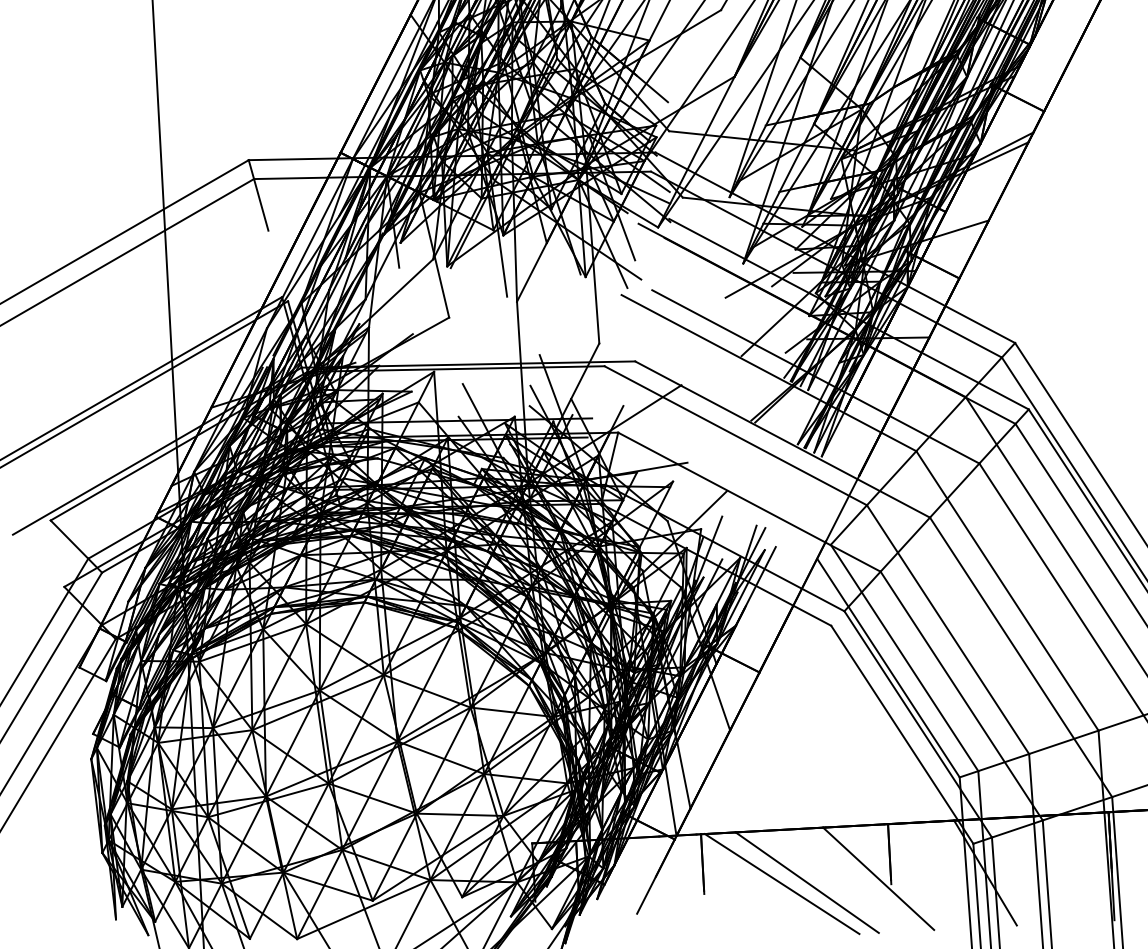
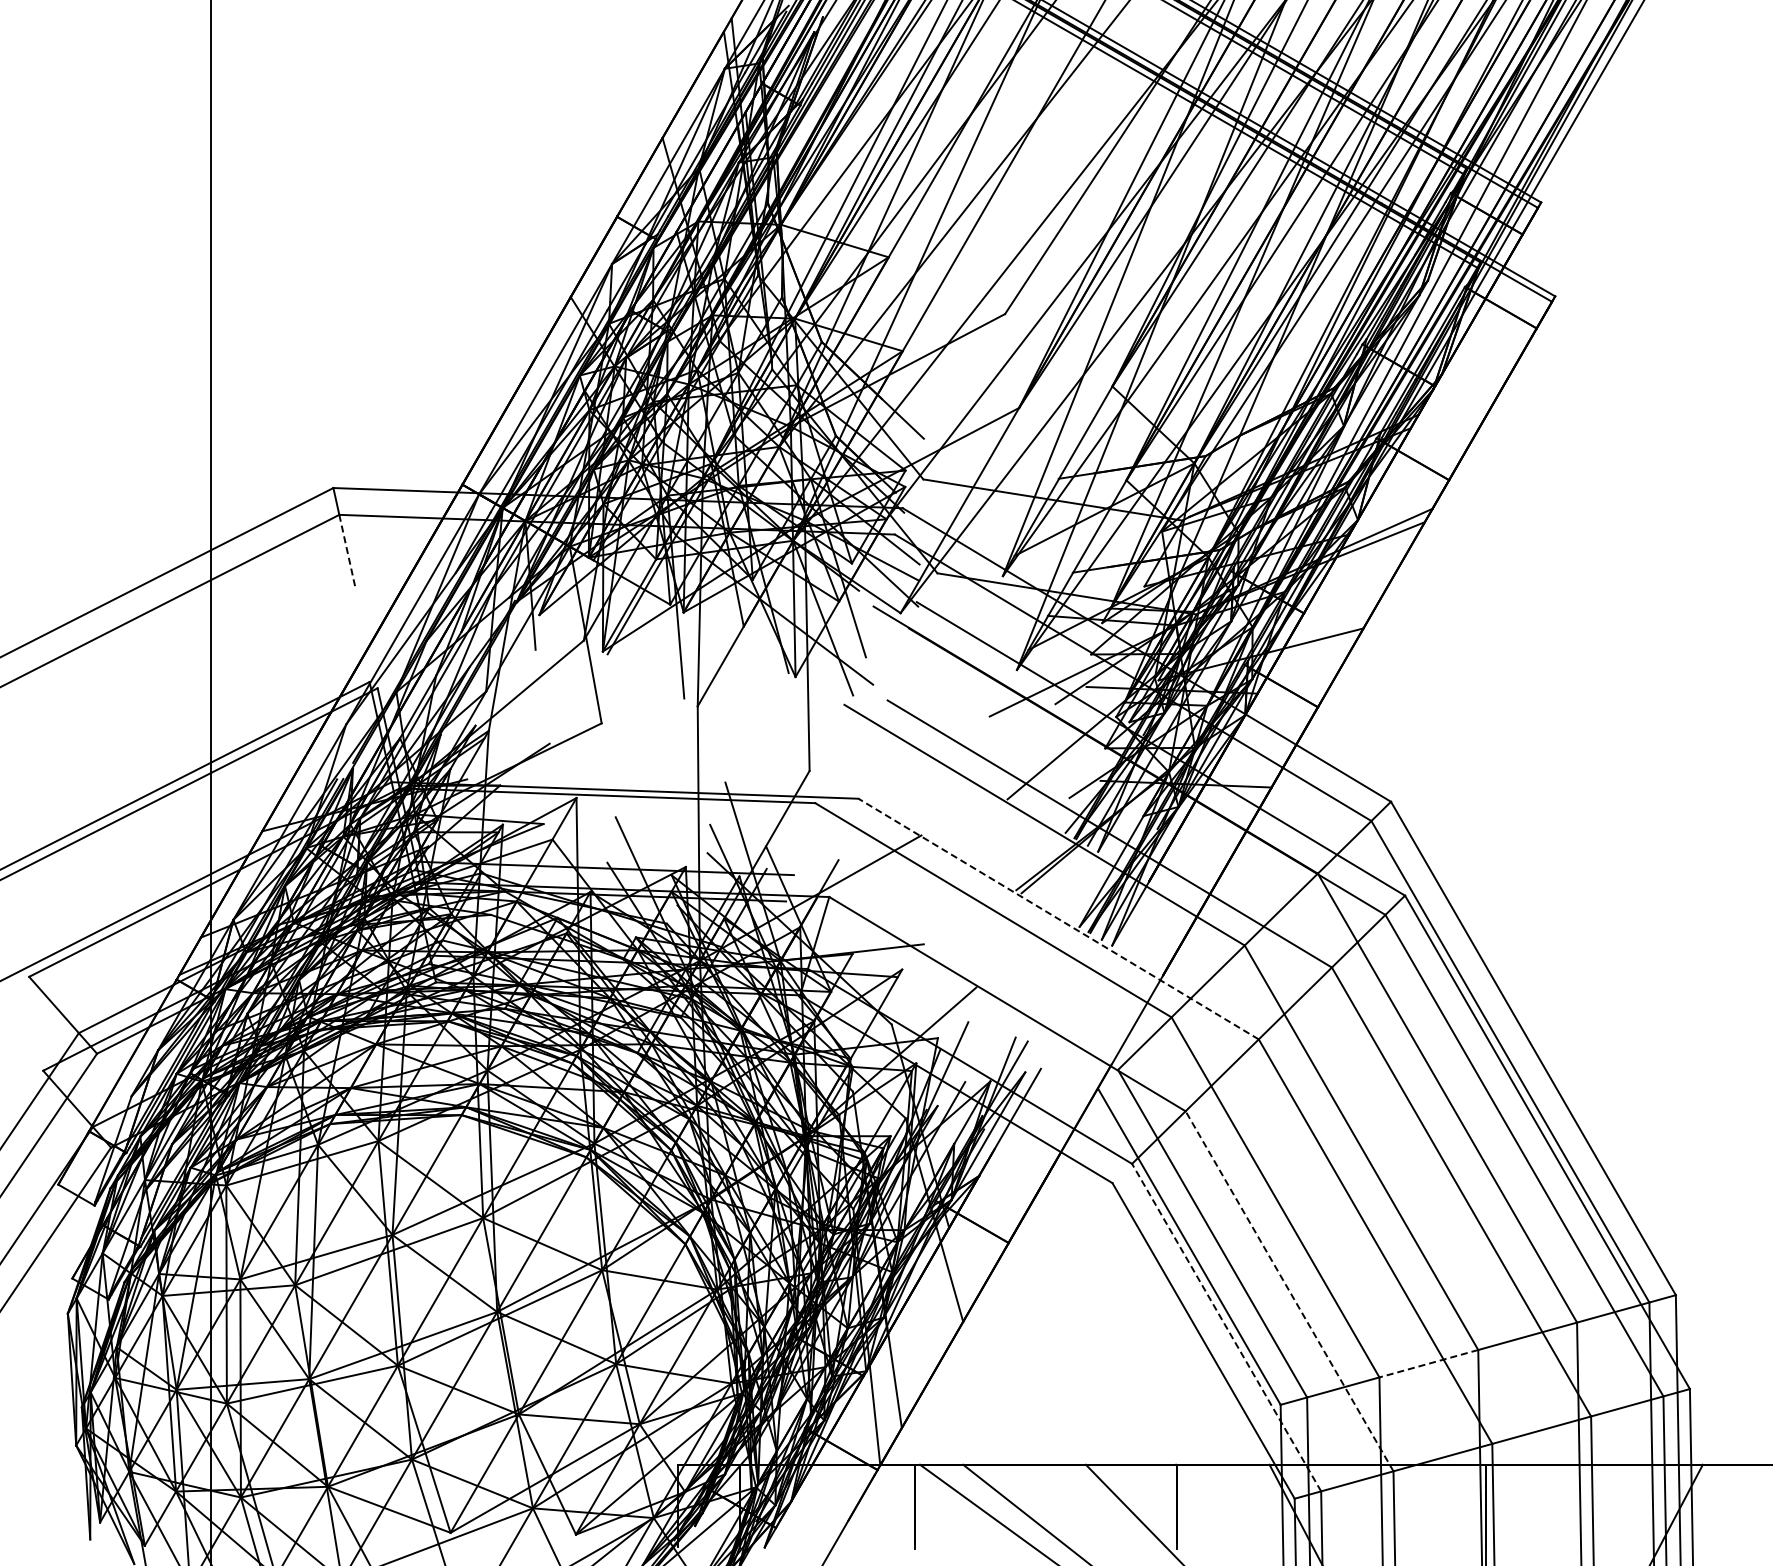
line: (261, 204) -> (347, 551), solid -> dashed
line: (782, 439) -> (1058, 919), solid -> dashed
line: (961, 696) -> (1289, 1291), solid -> dashed
line: (918, 724) -> (1226, 1327), solid -> dashed
line: (1063, 742) -> (1428, 1363), solid -> dashed

